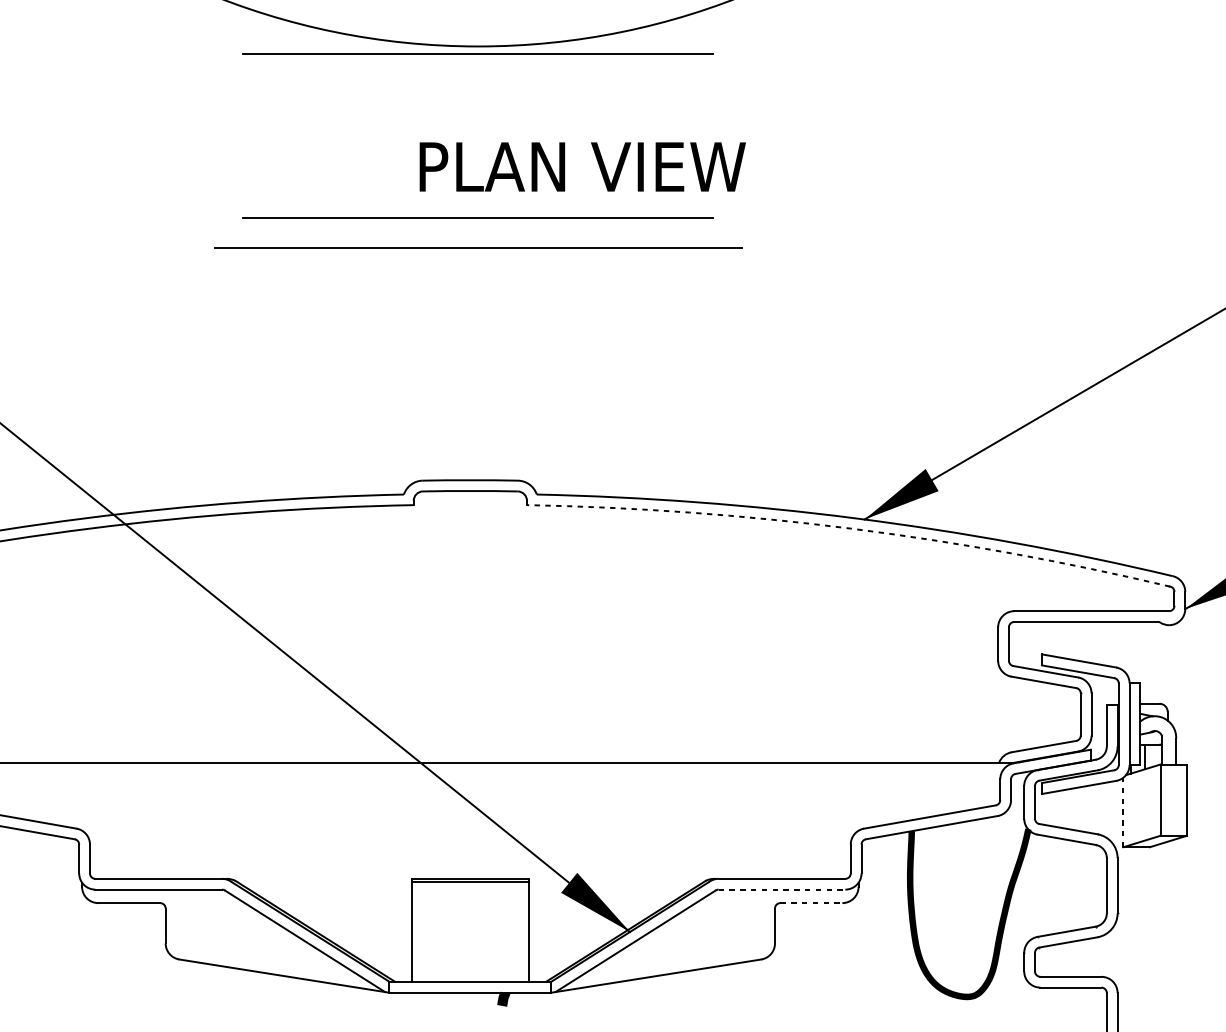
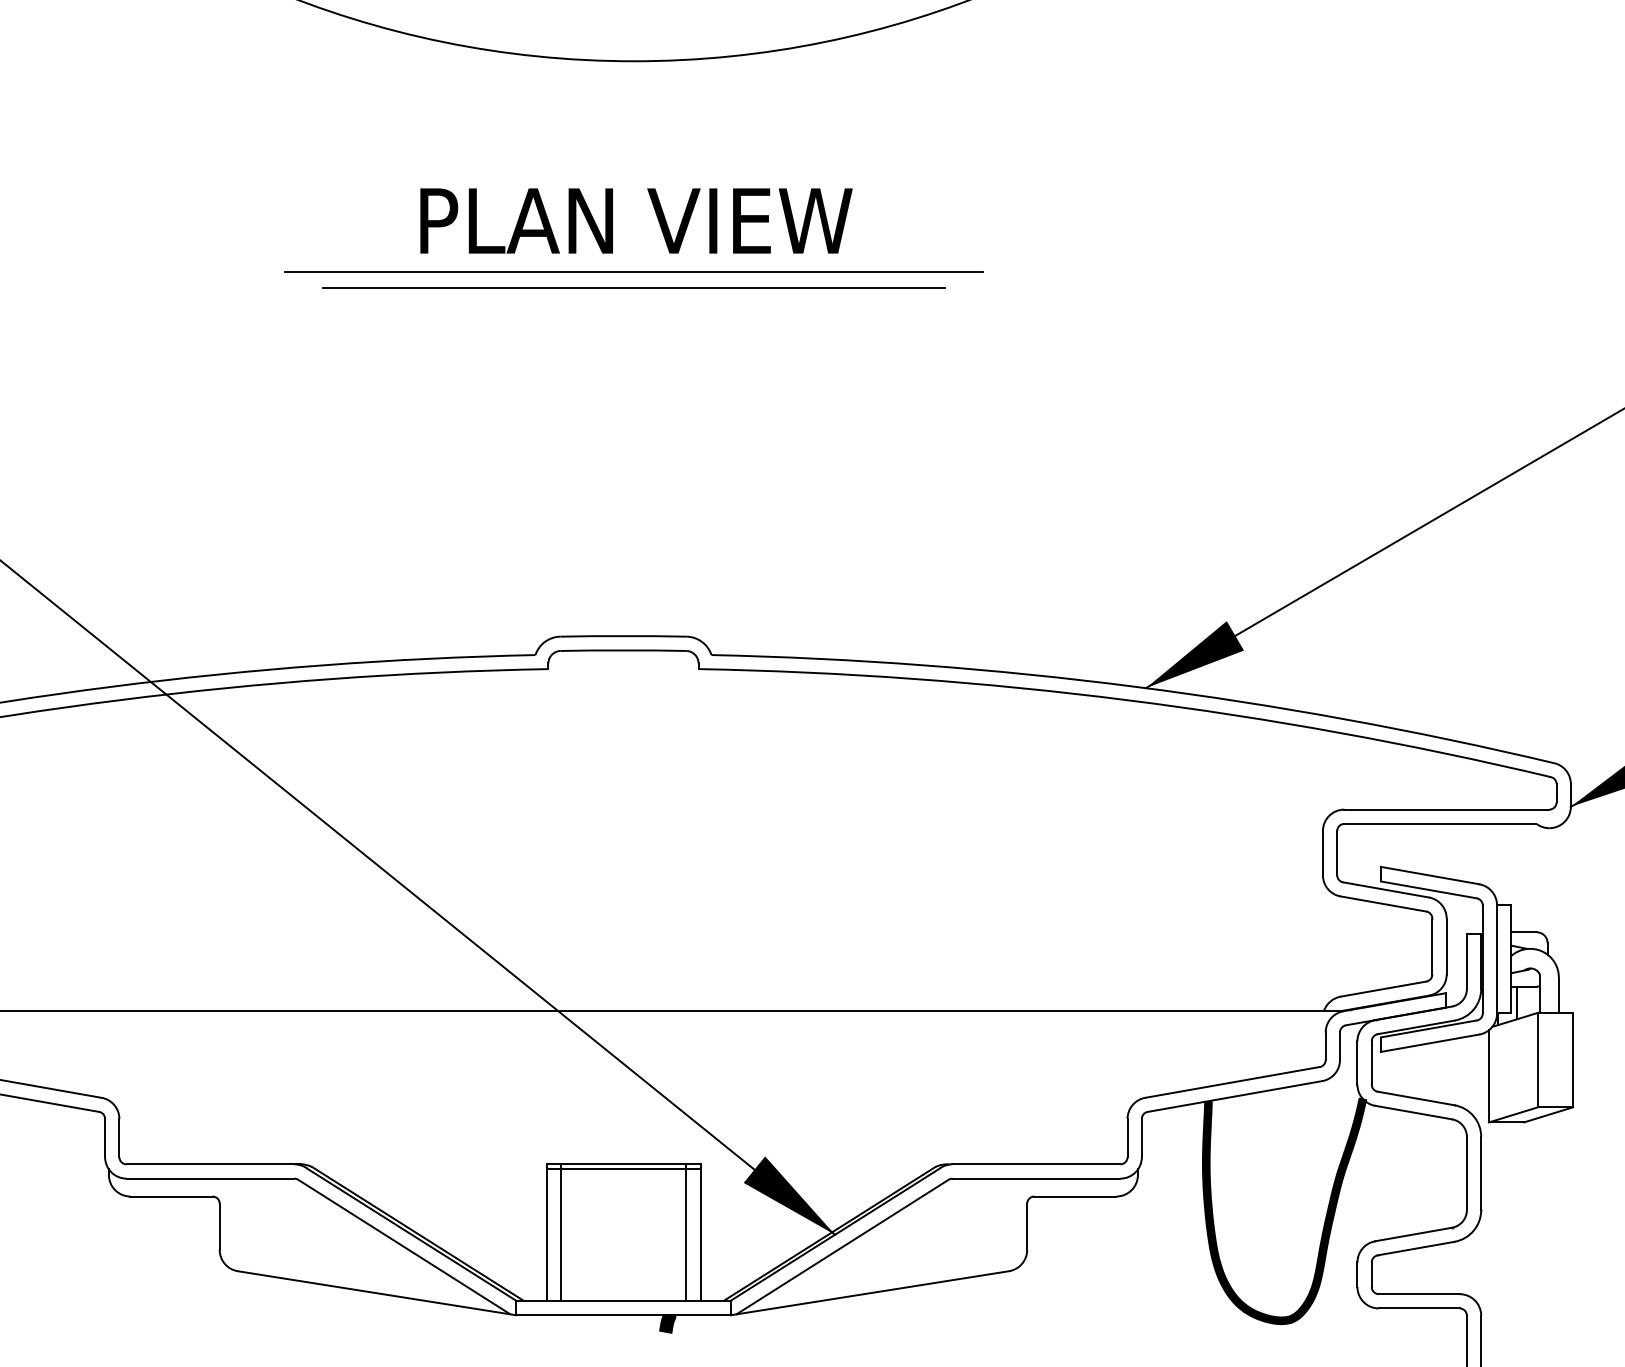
line: (477, 53) -> (633, 70), removed
text: (582, 166) -> (636, 220), moved
line: (477, 247) -> (633, 271), moved
arc: (850, 528) -> (1127, 700), dashed -> solid
line: (1123, 811) -> (1488, 1075), dashed -> solid
line: (782, 889) -> (1036, 1178), dashed -> solid
line: (811, 903) -> (1075, 1196), dashed -> solid
line: (422, 930) -> (560, 1232), added
line: (517, 930) -> (686, 1232), added

